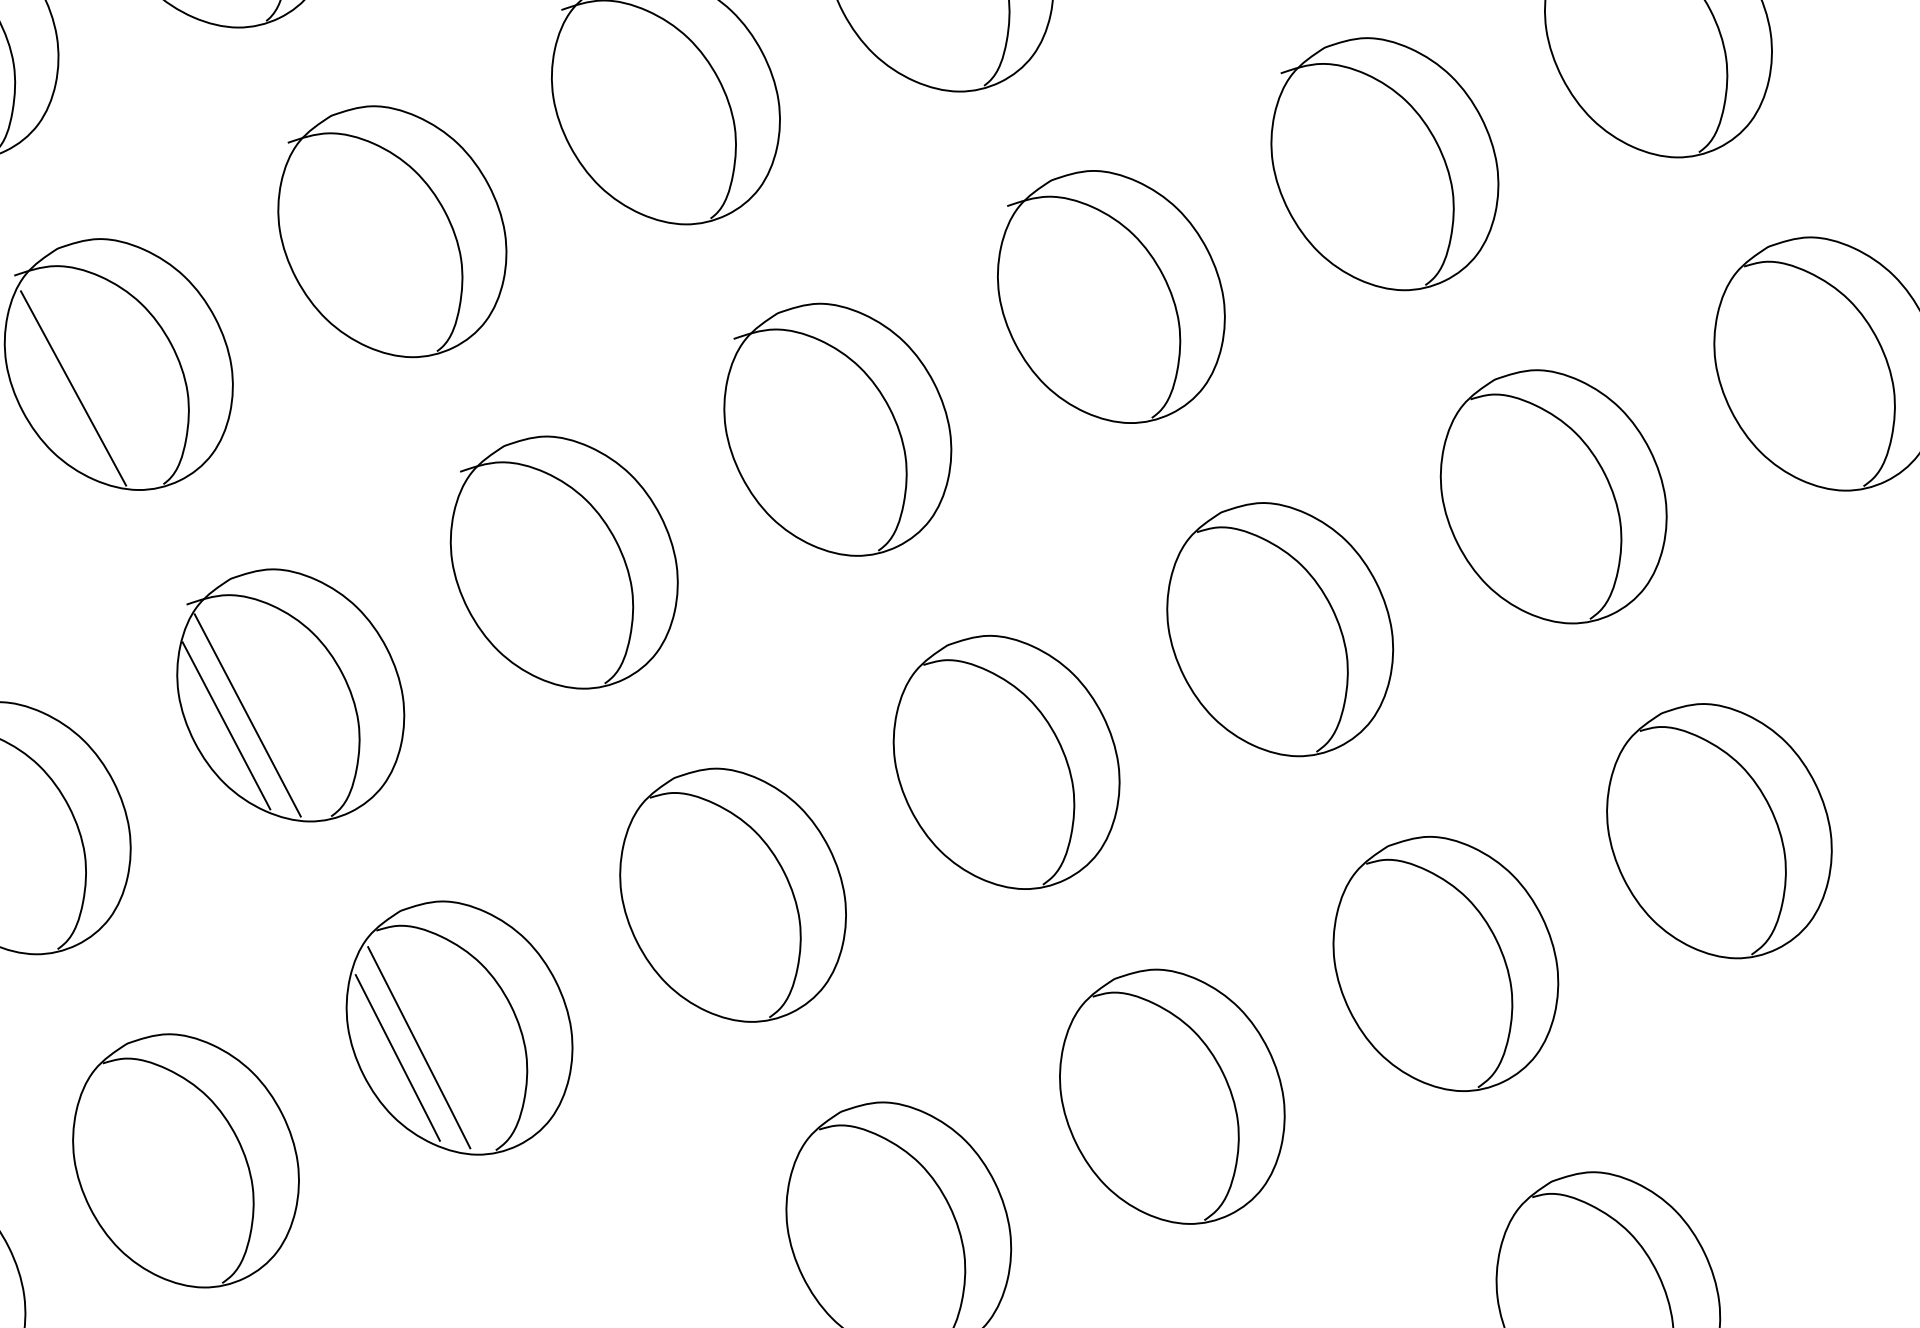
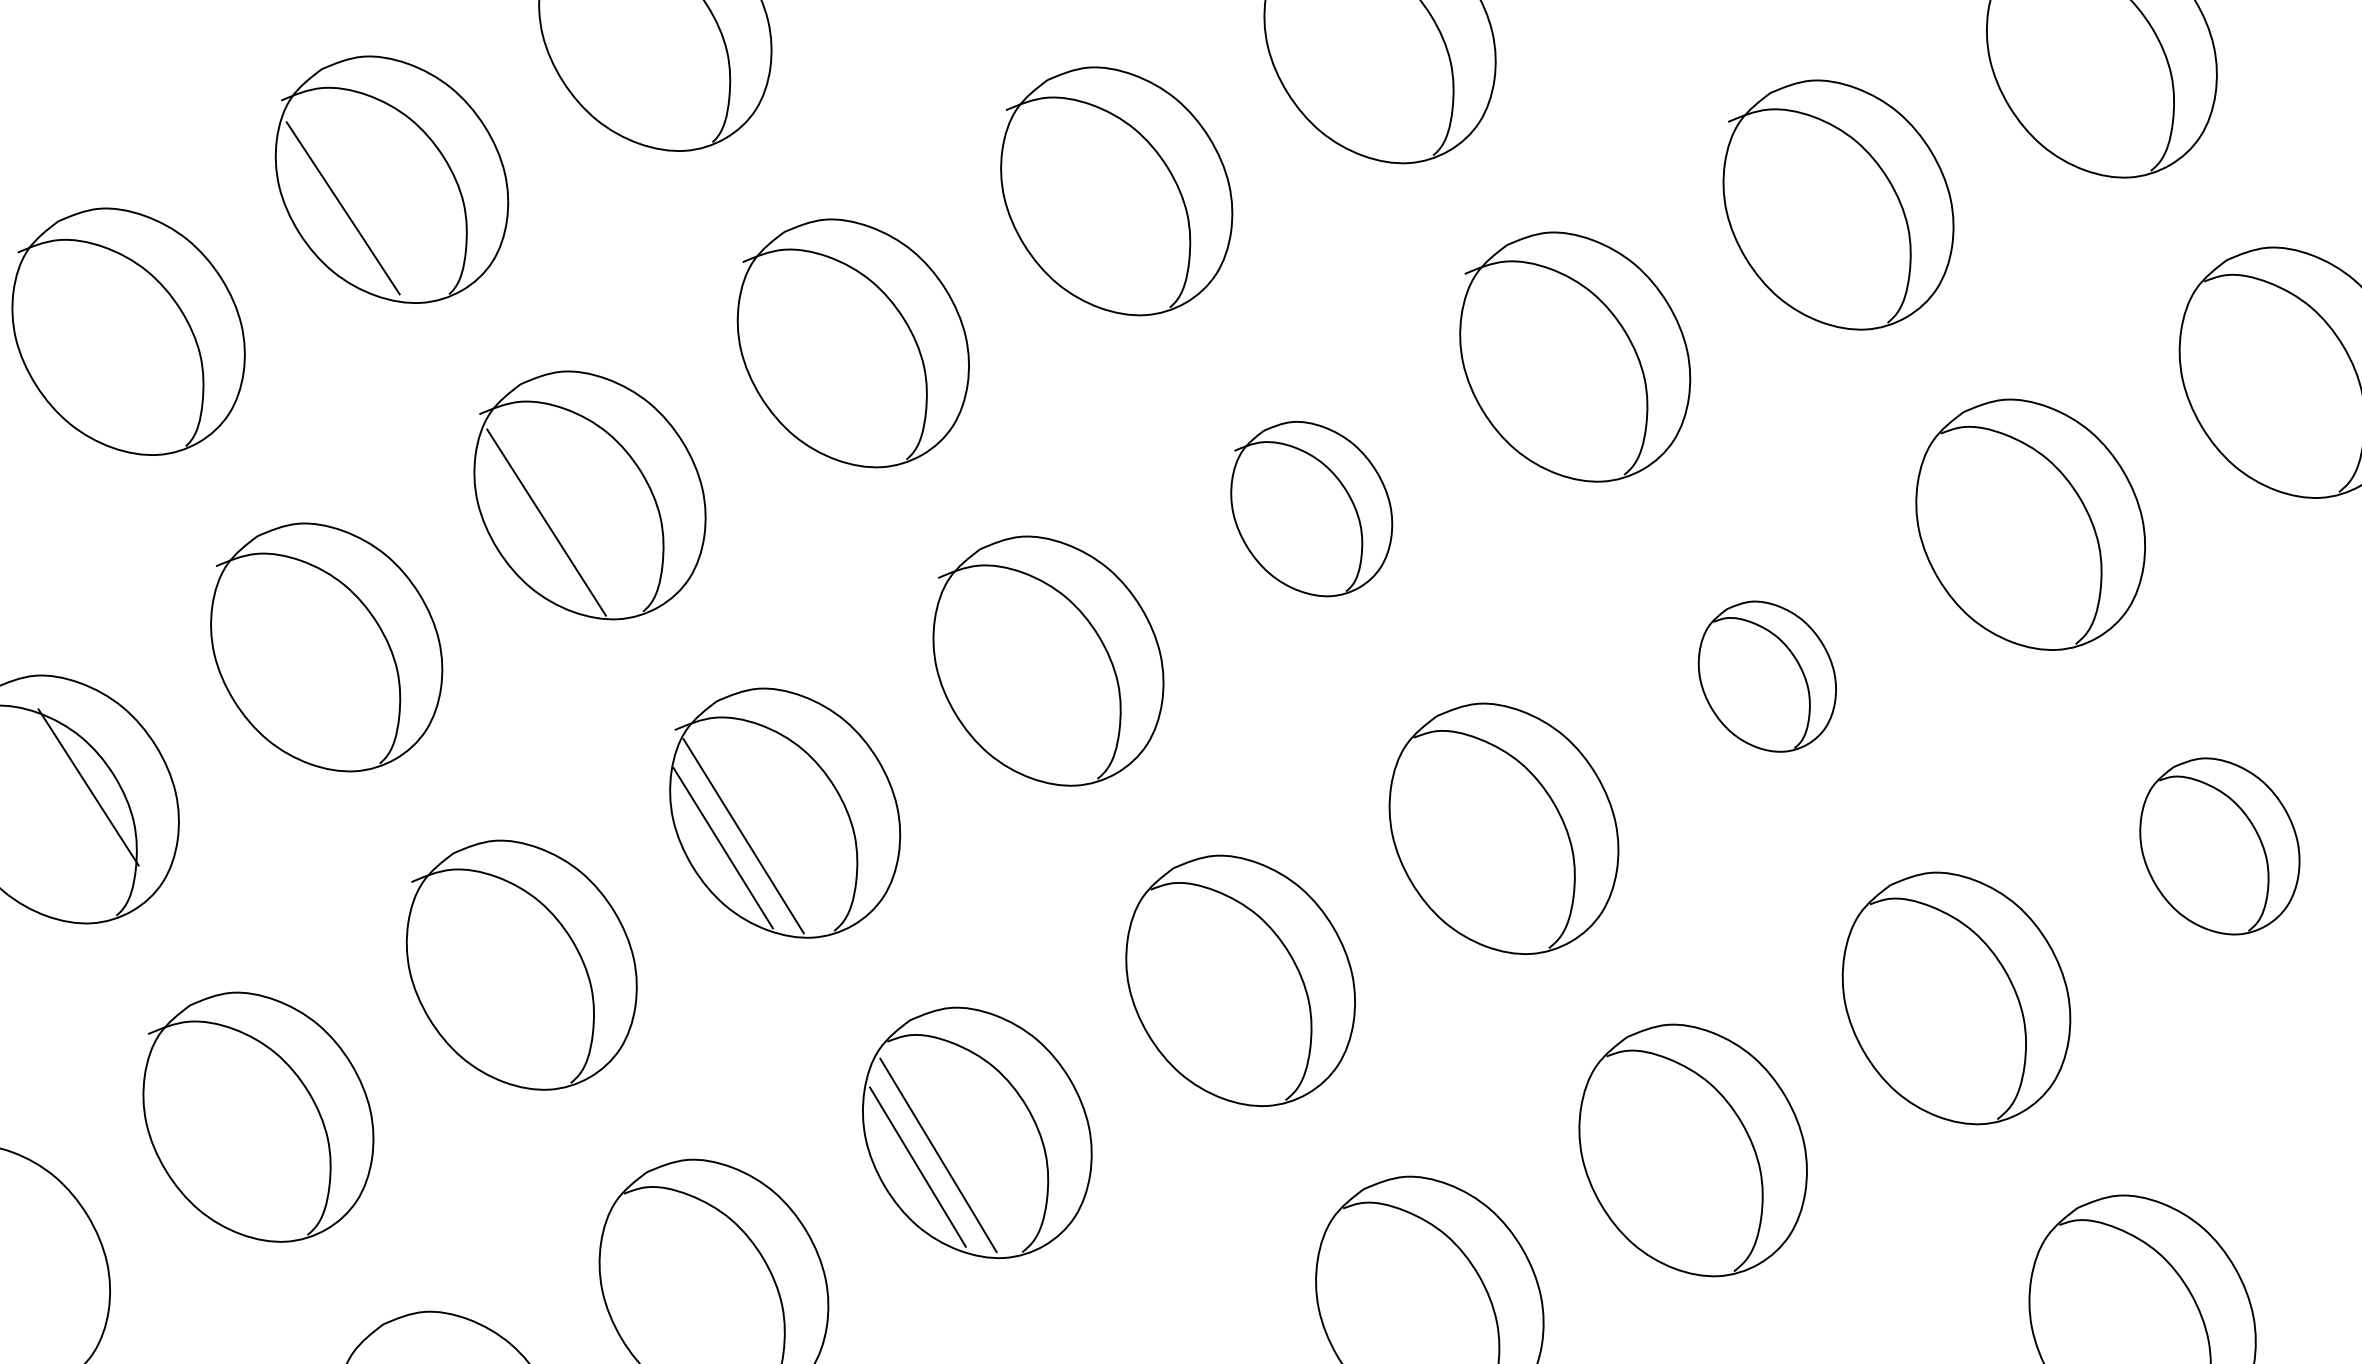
part: (837, 429) -> (1311, 508), size x0.7
part: (1280, 629) -> (1767, 676), size x0.6
part: (1719, 831) -> (2219, 846), size x0.7

